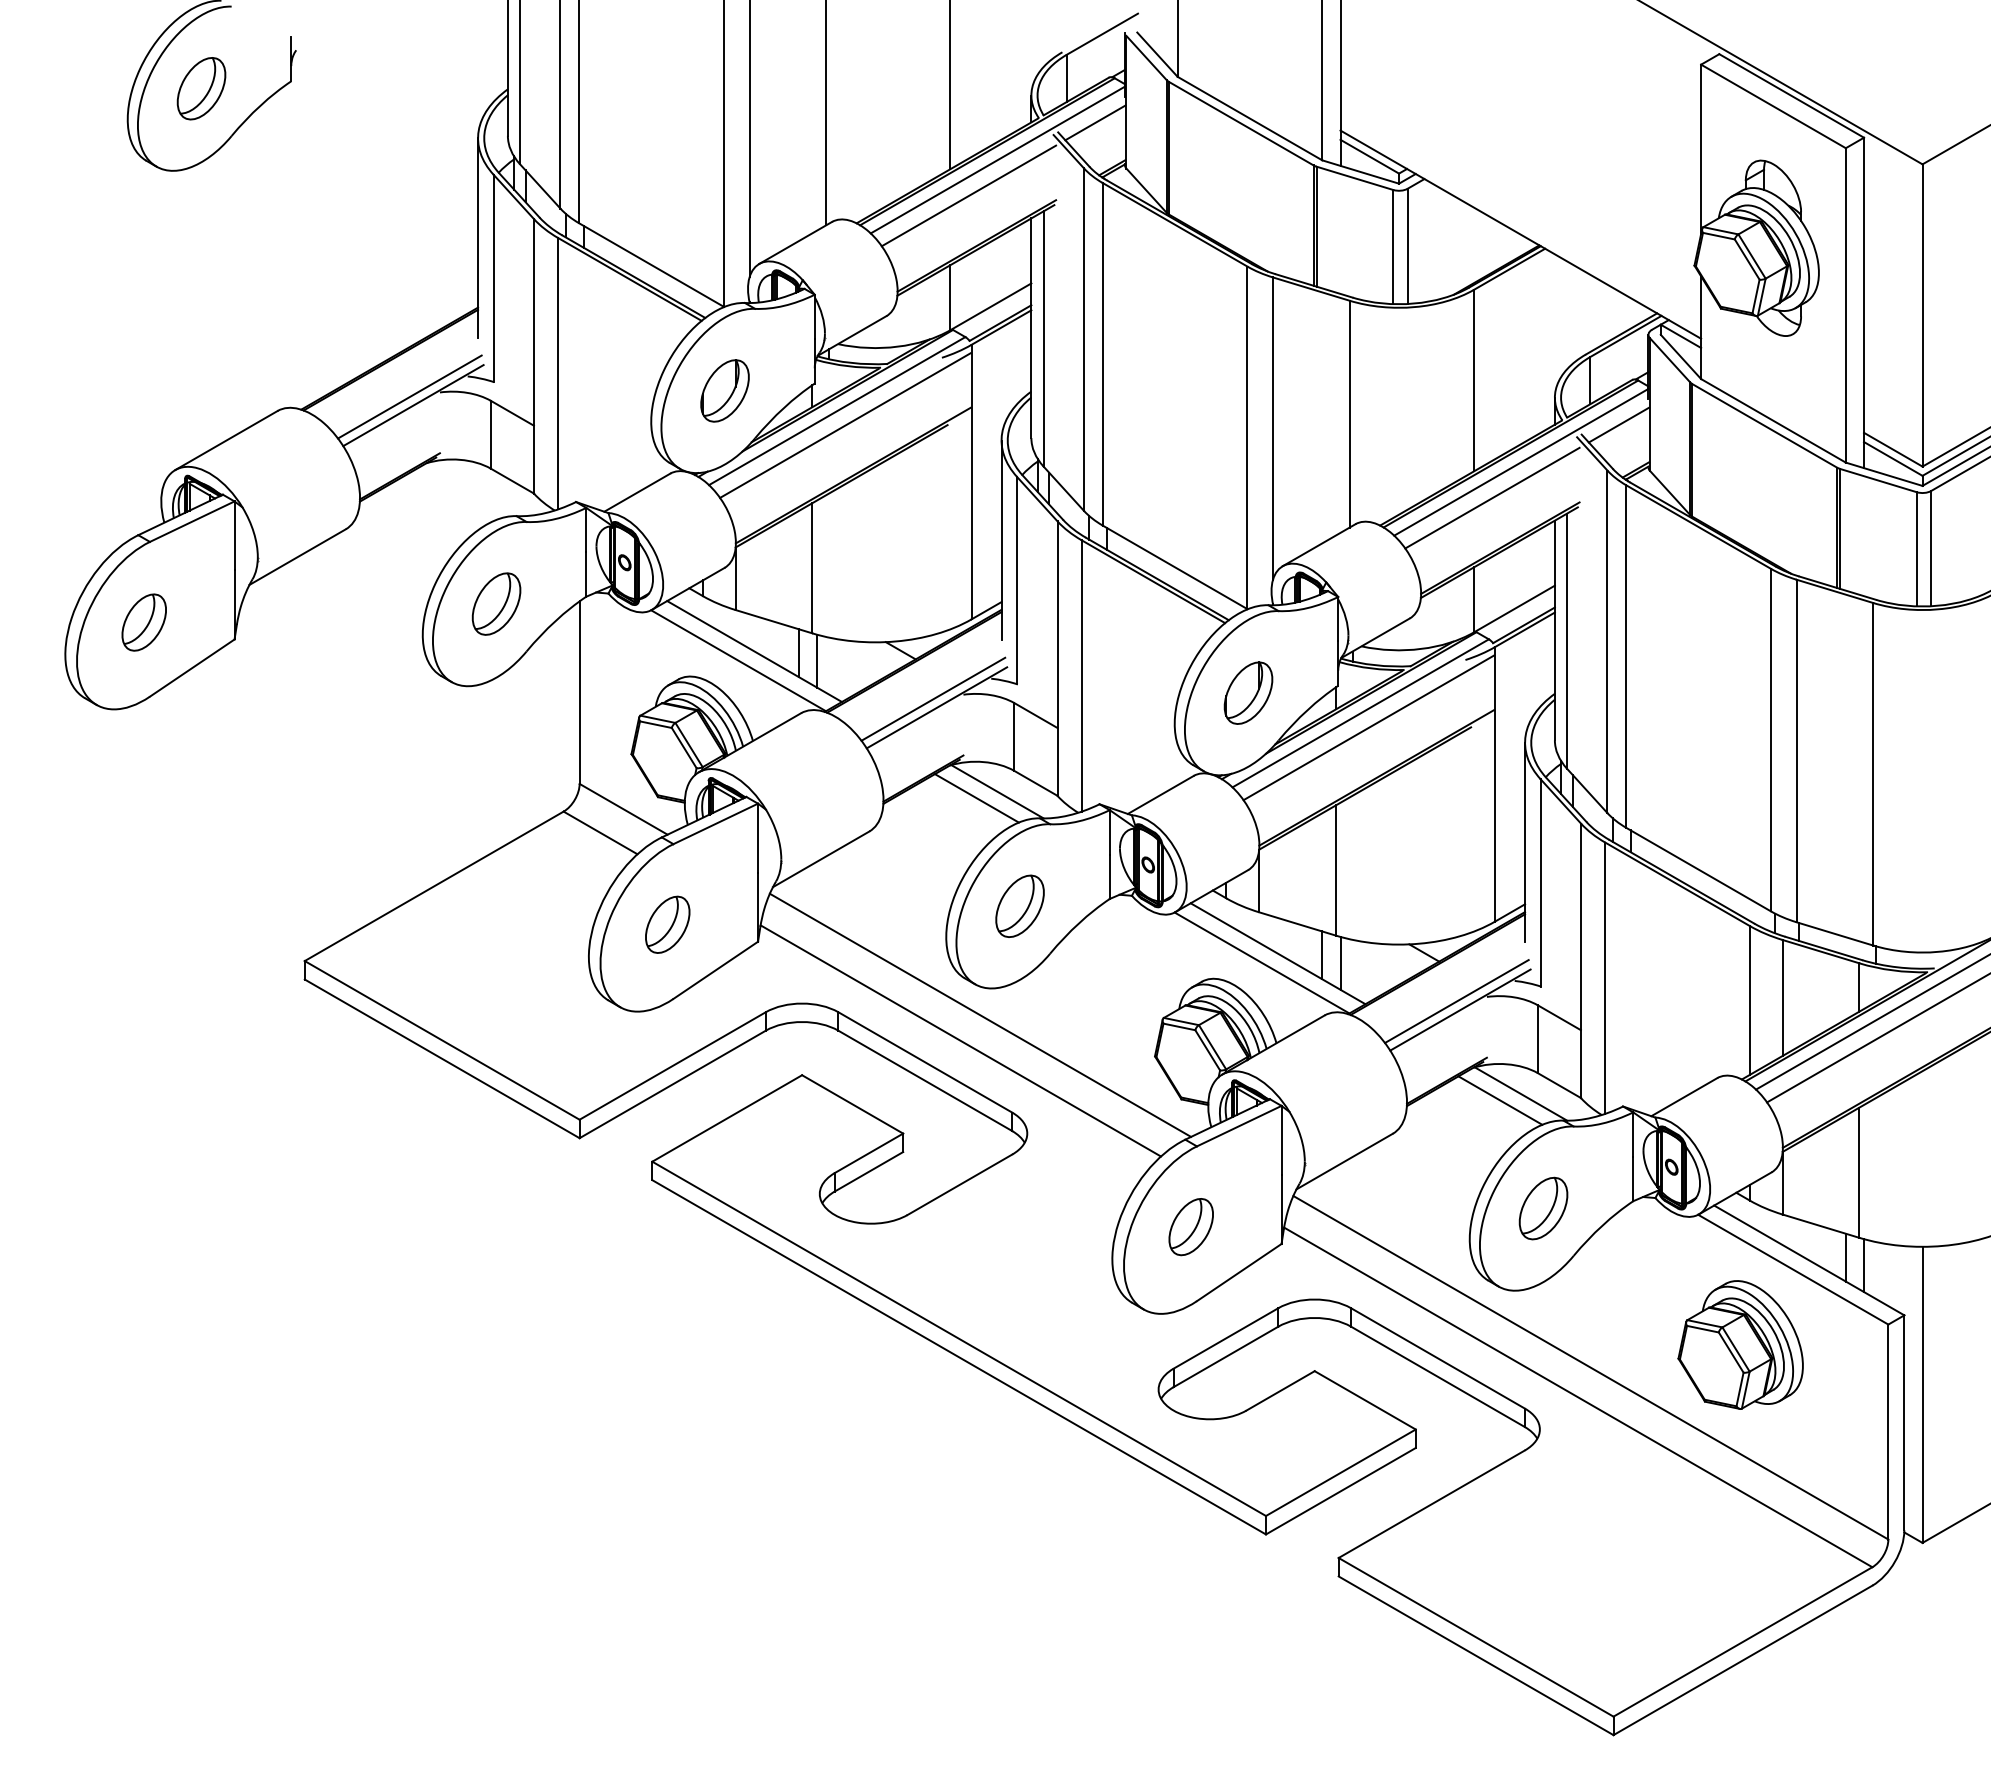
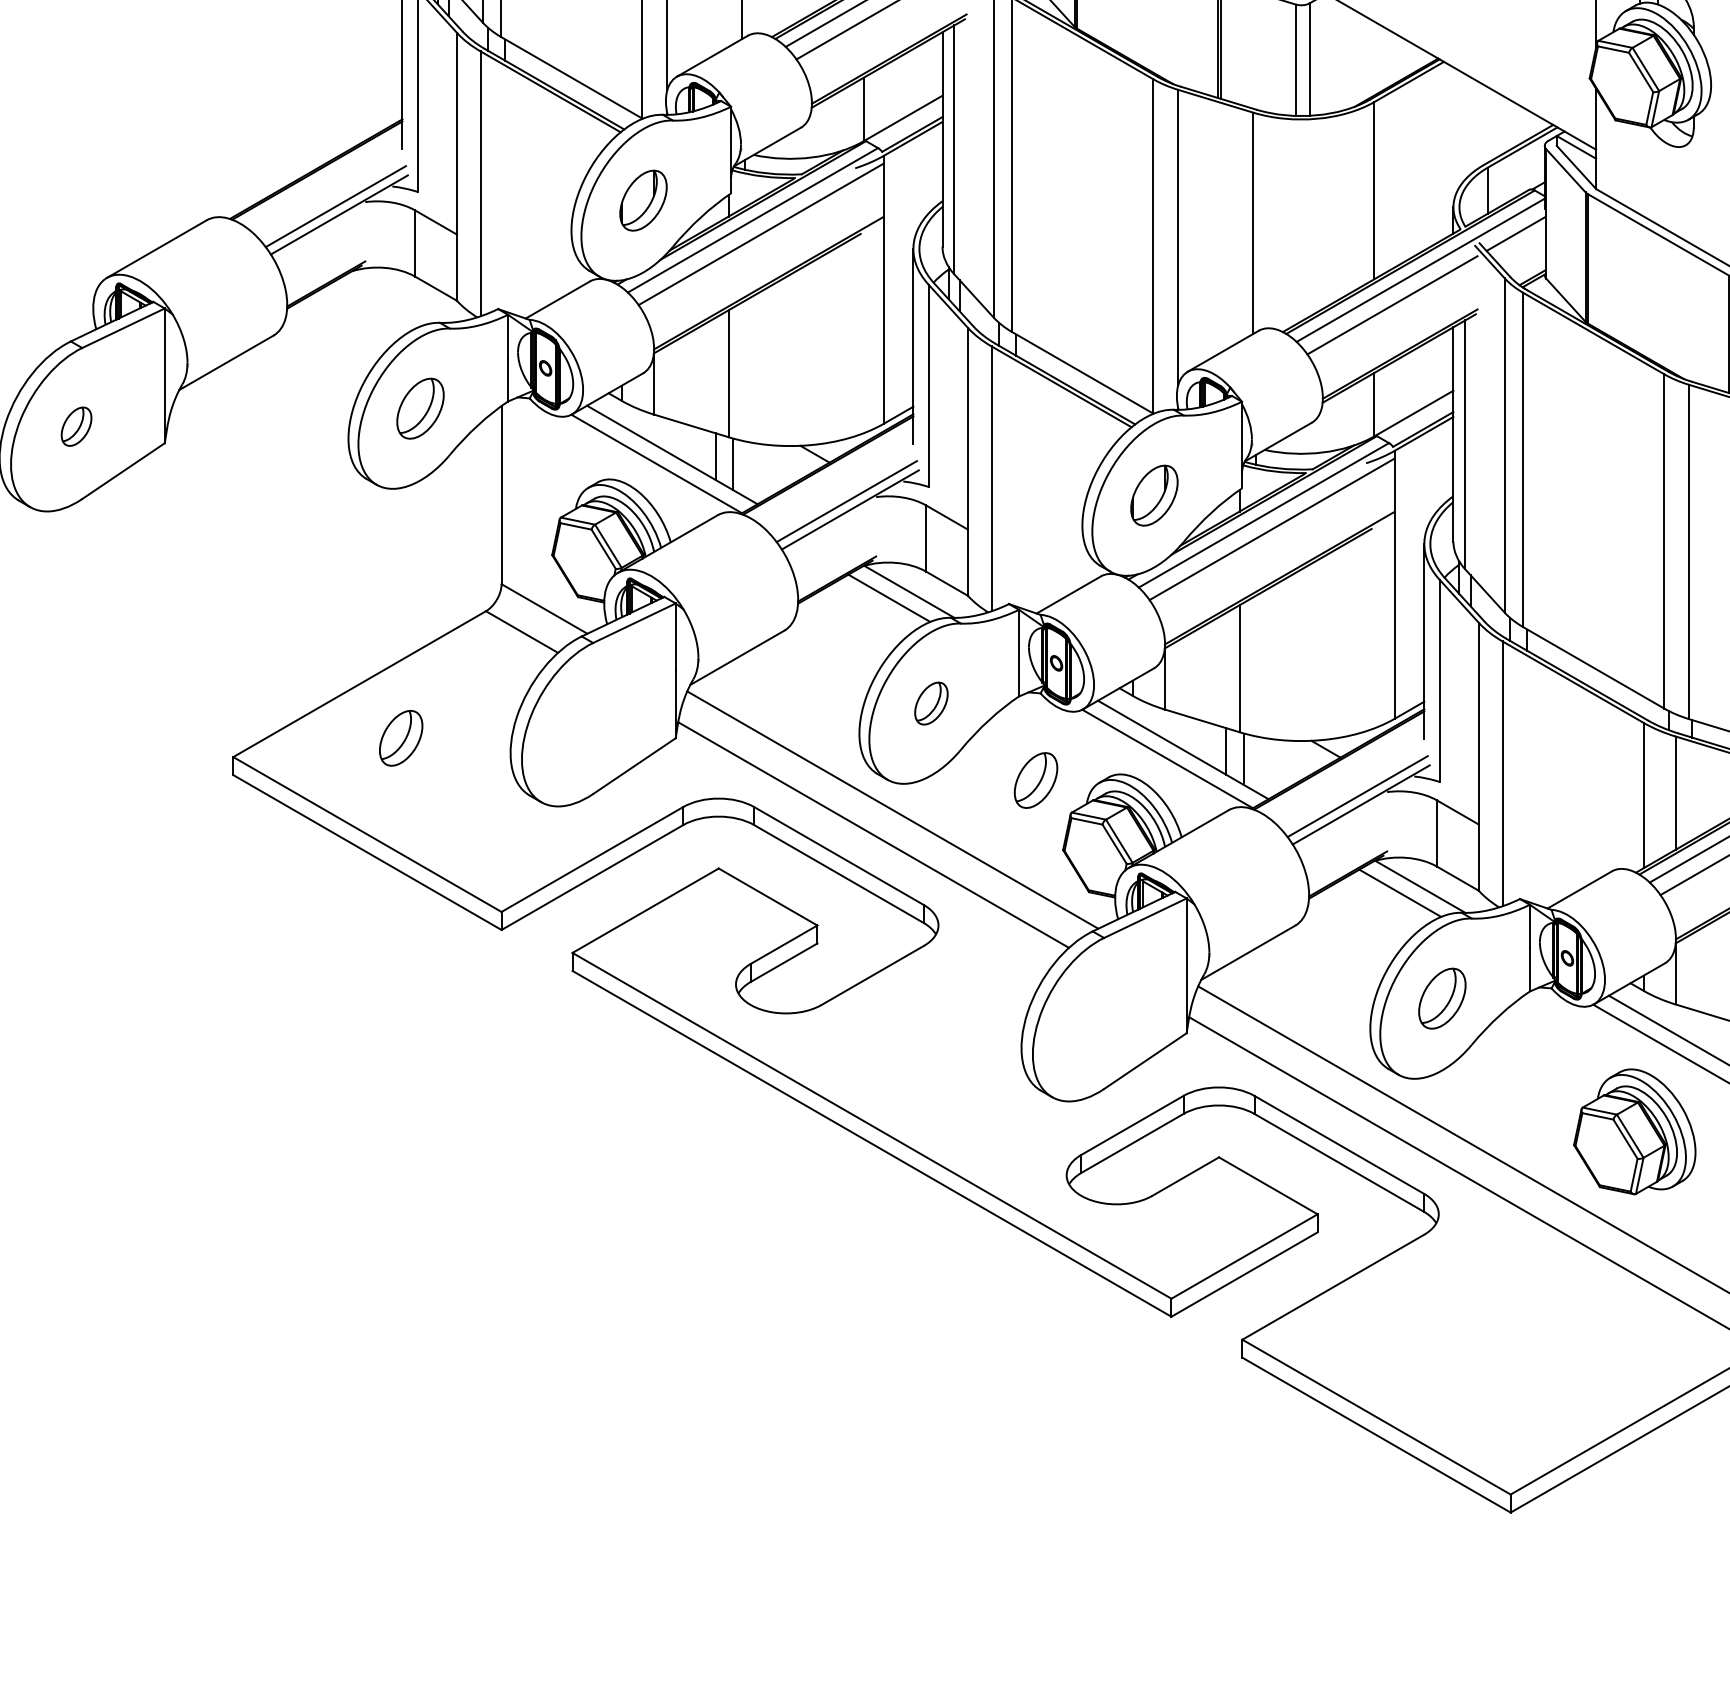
part: (143, 622) -> (75, 426), size x0.7
part: (1019, 905) -> (930, 702), size x0.7
part: (667, 924) -> (400, 738), moved
part: (1190, 1227) -> (1035, 780), moved

